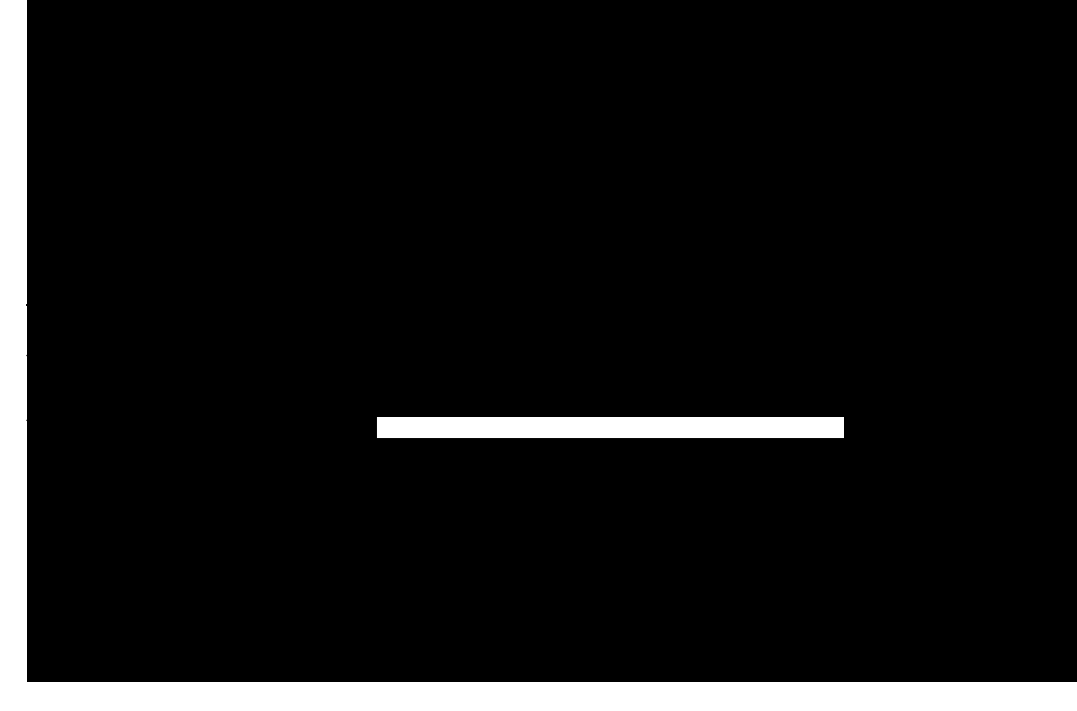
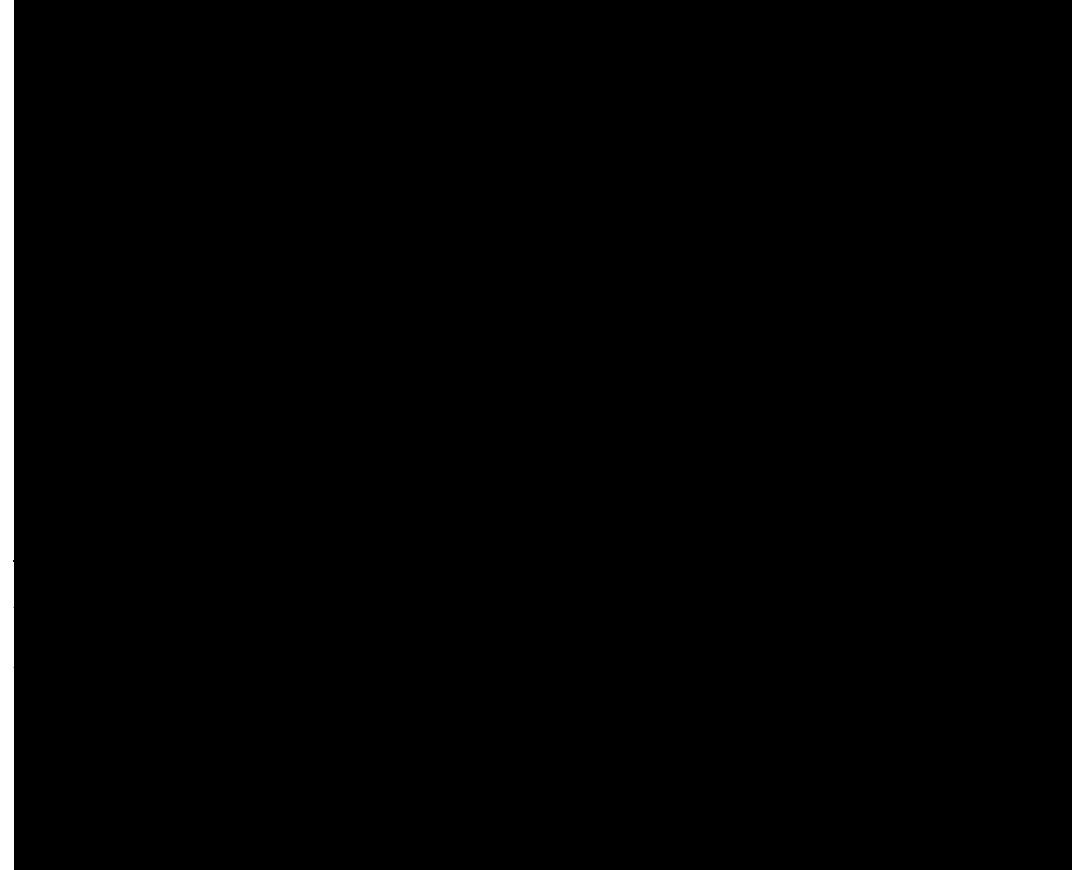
fill: (609, 426) -> (552, 673), added

